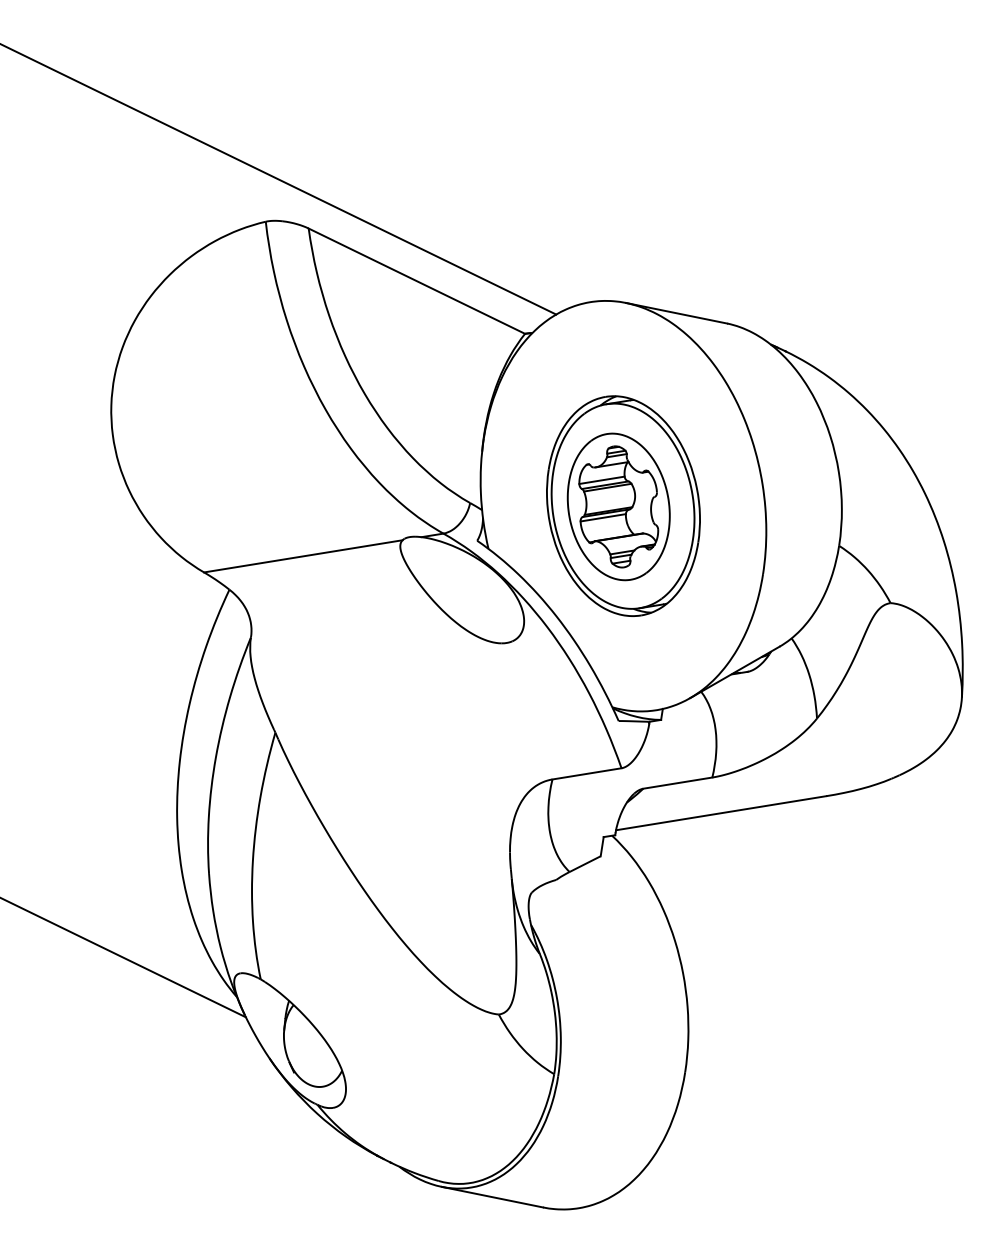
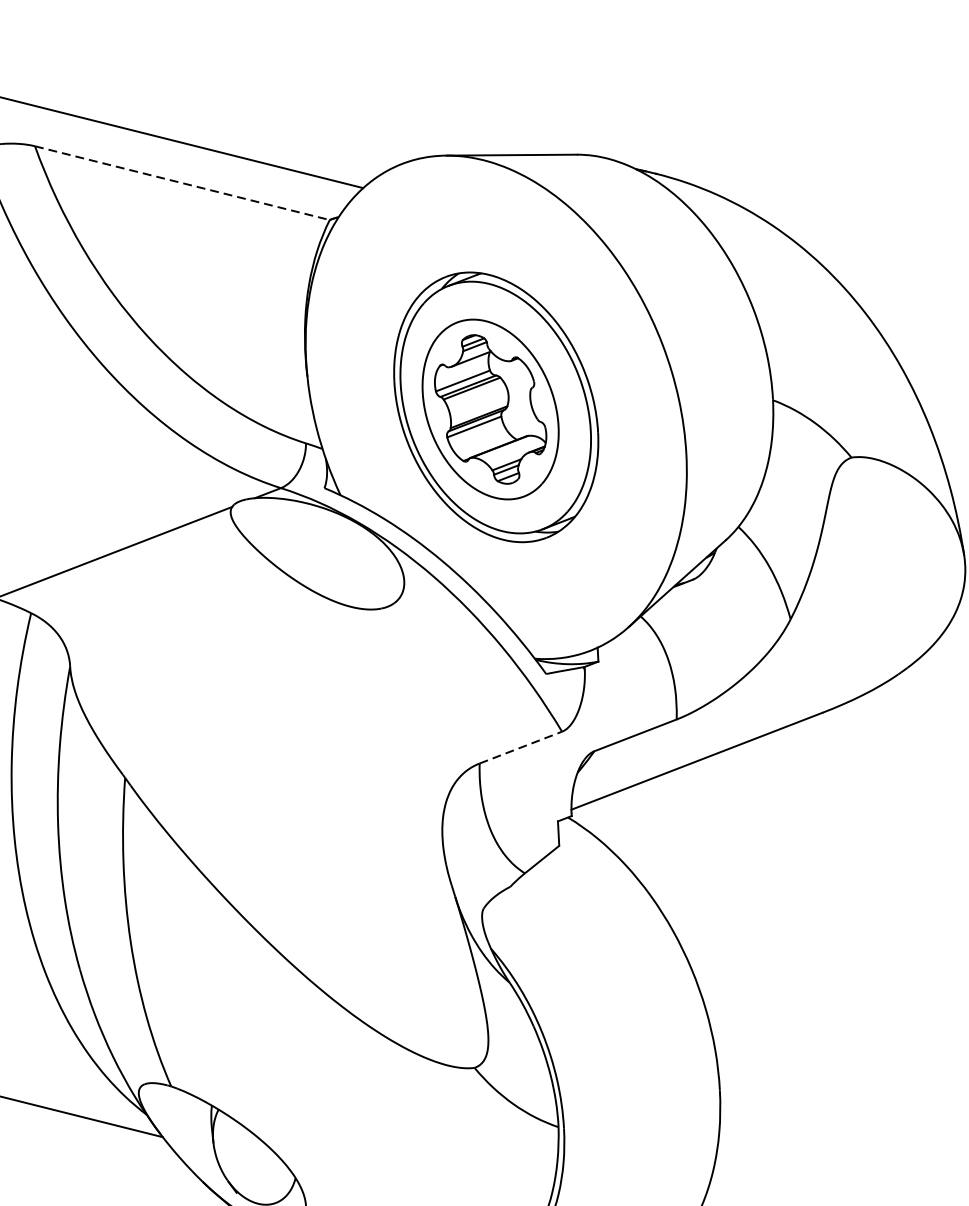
line: (417, 281) -> (183, 183), solid -> dashed
line: (587, 773) -> (521, 747), solid -> dashed

